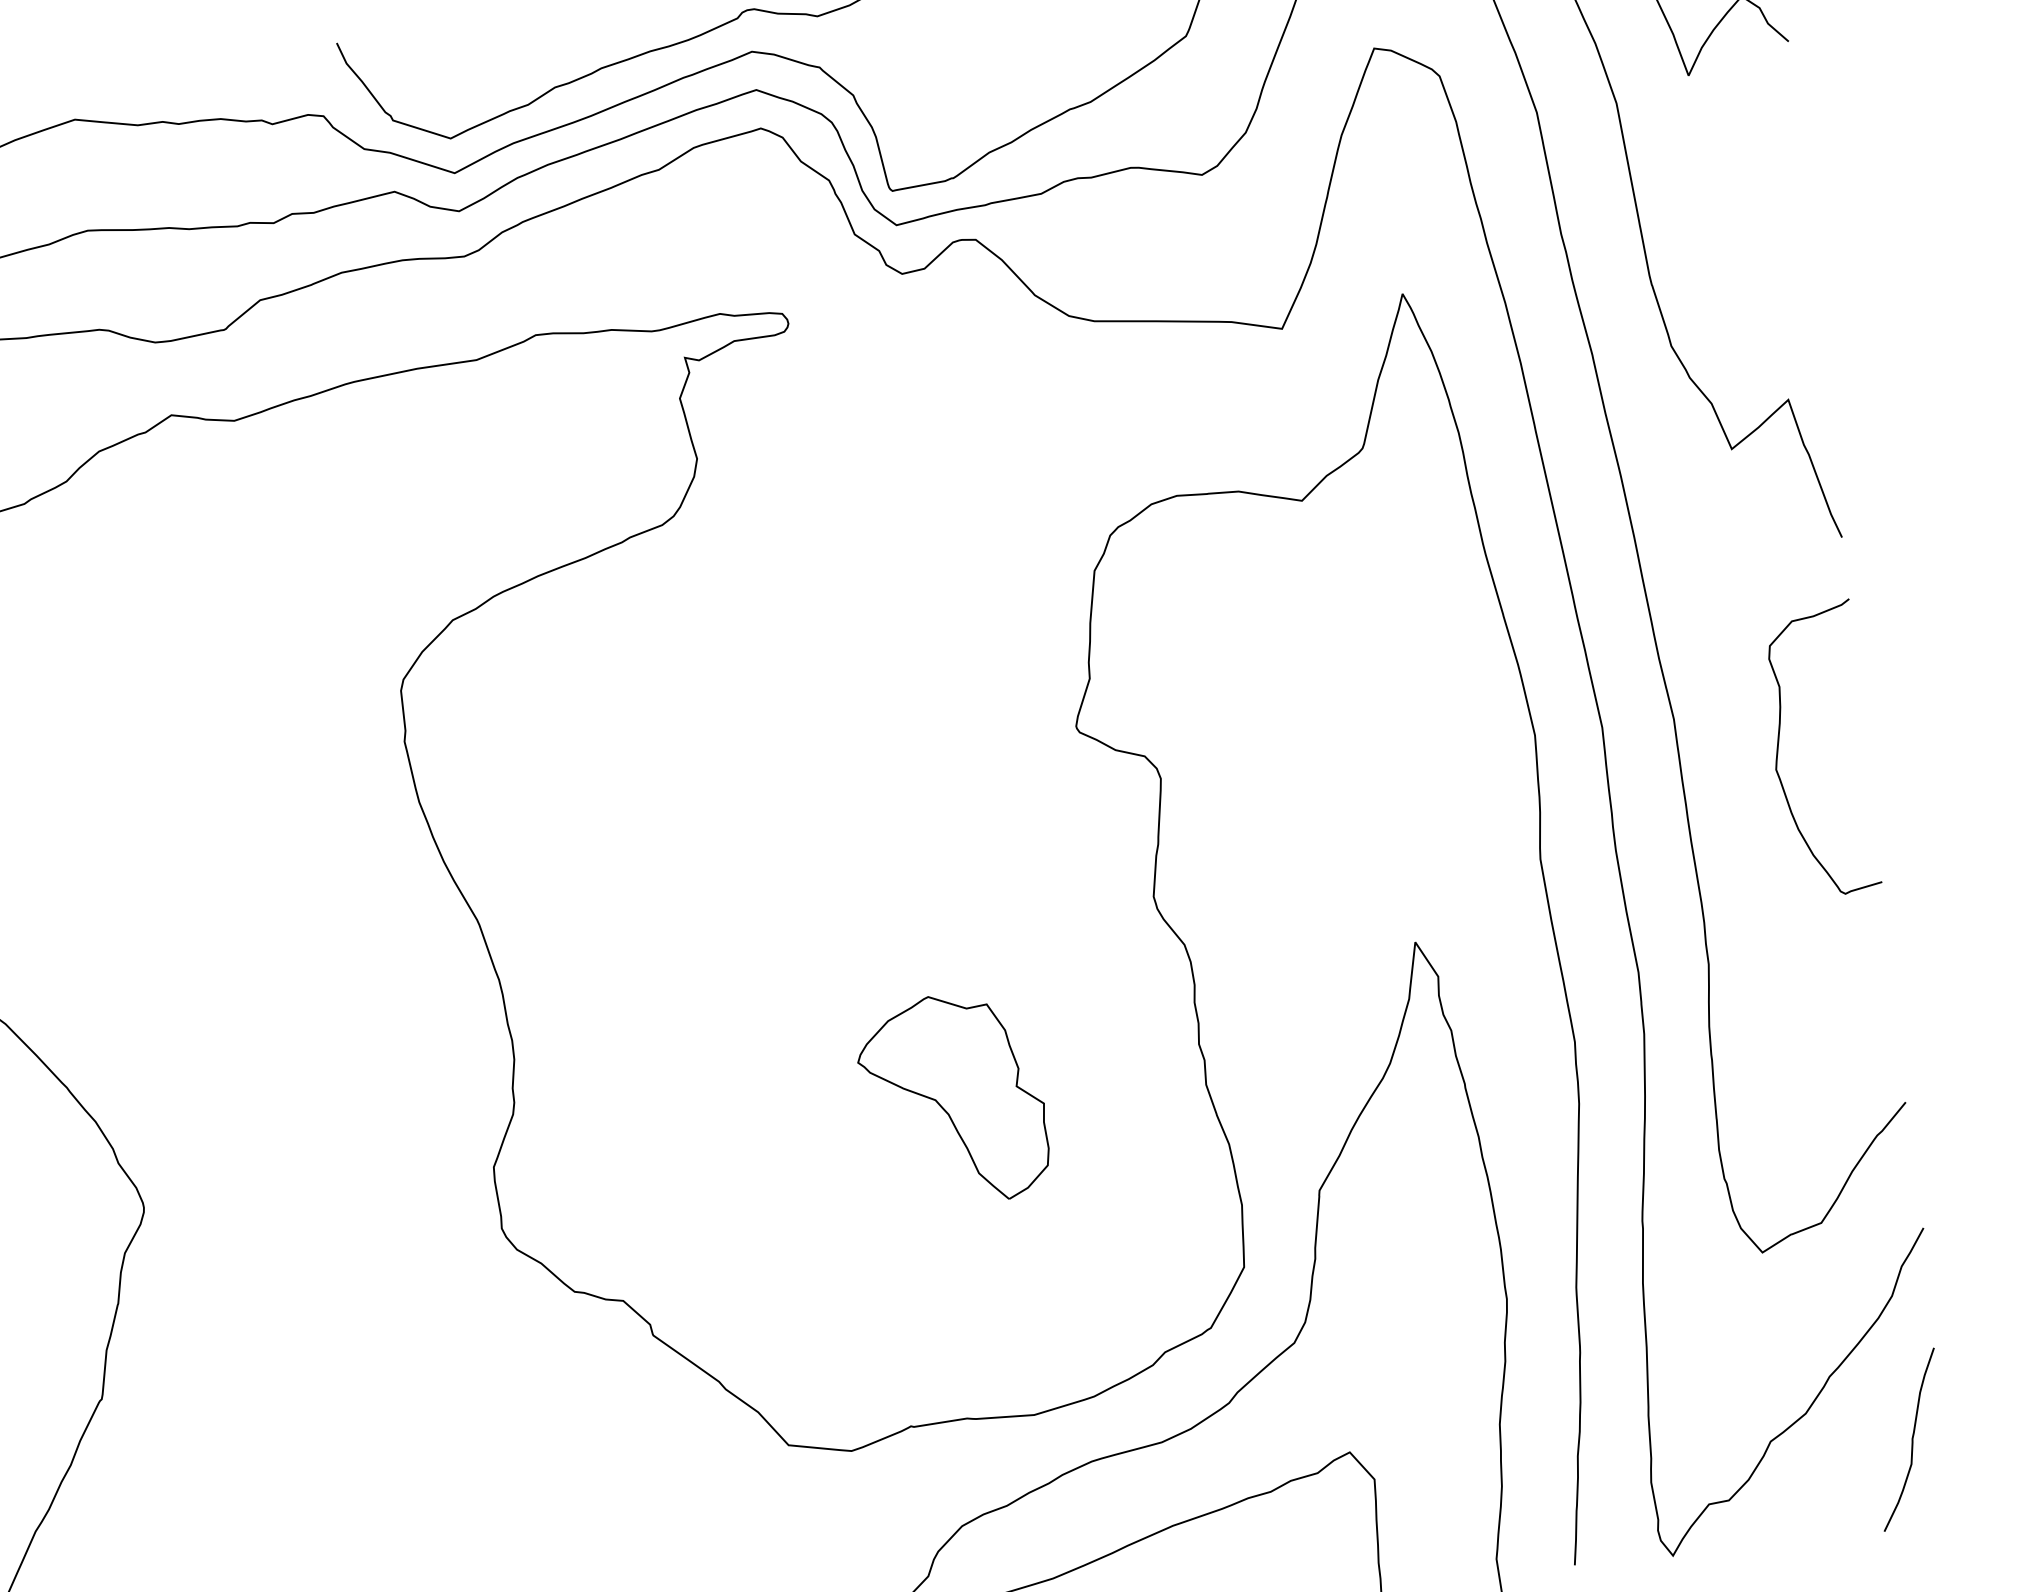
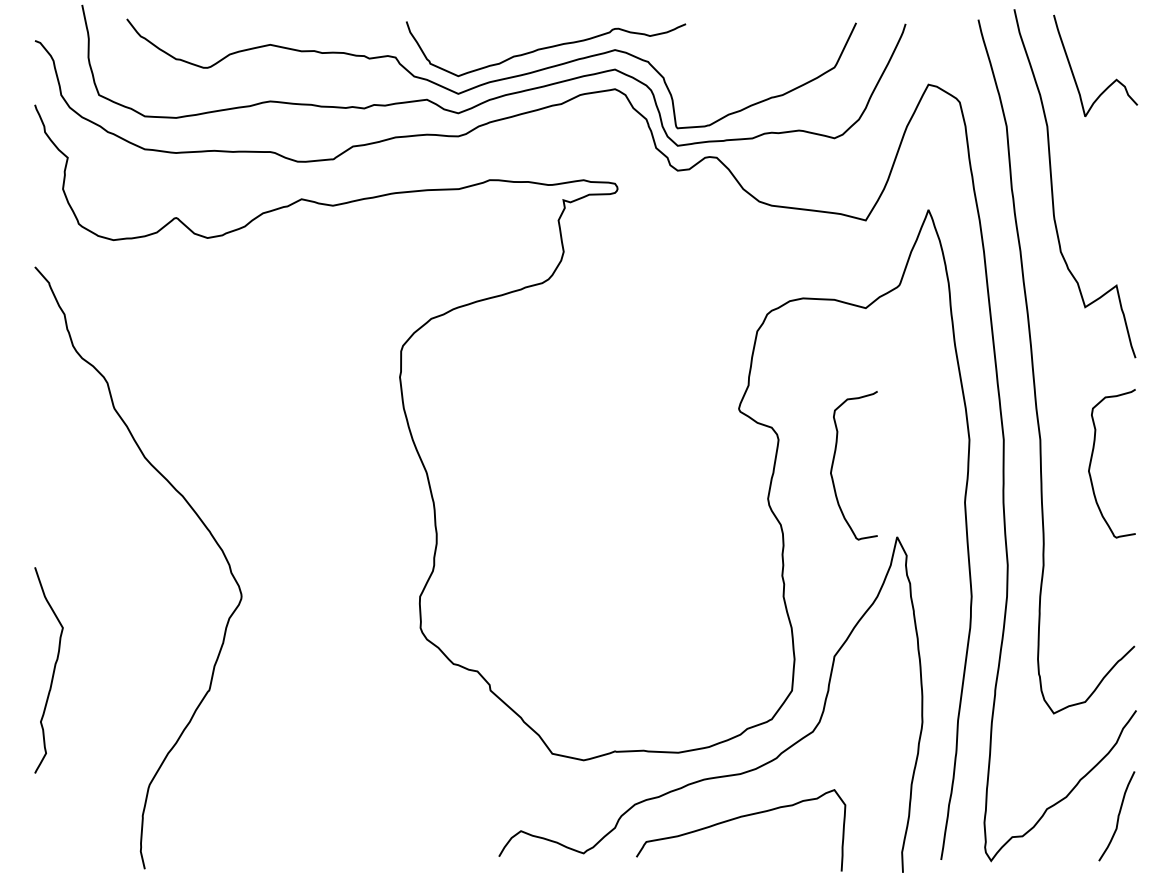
curve: (1275, 806) -> (834, 460), added
part: (951, 1100) -> (654, 589), removed

